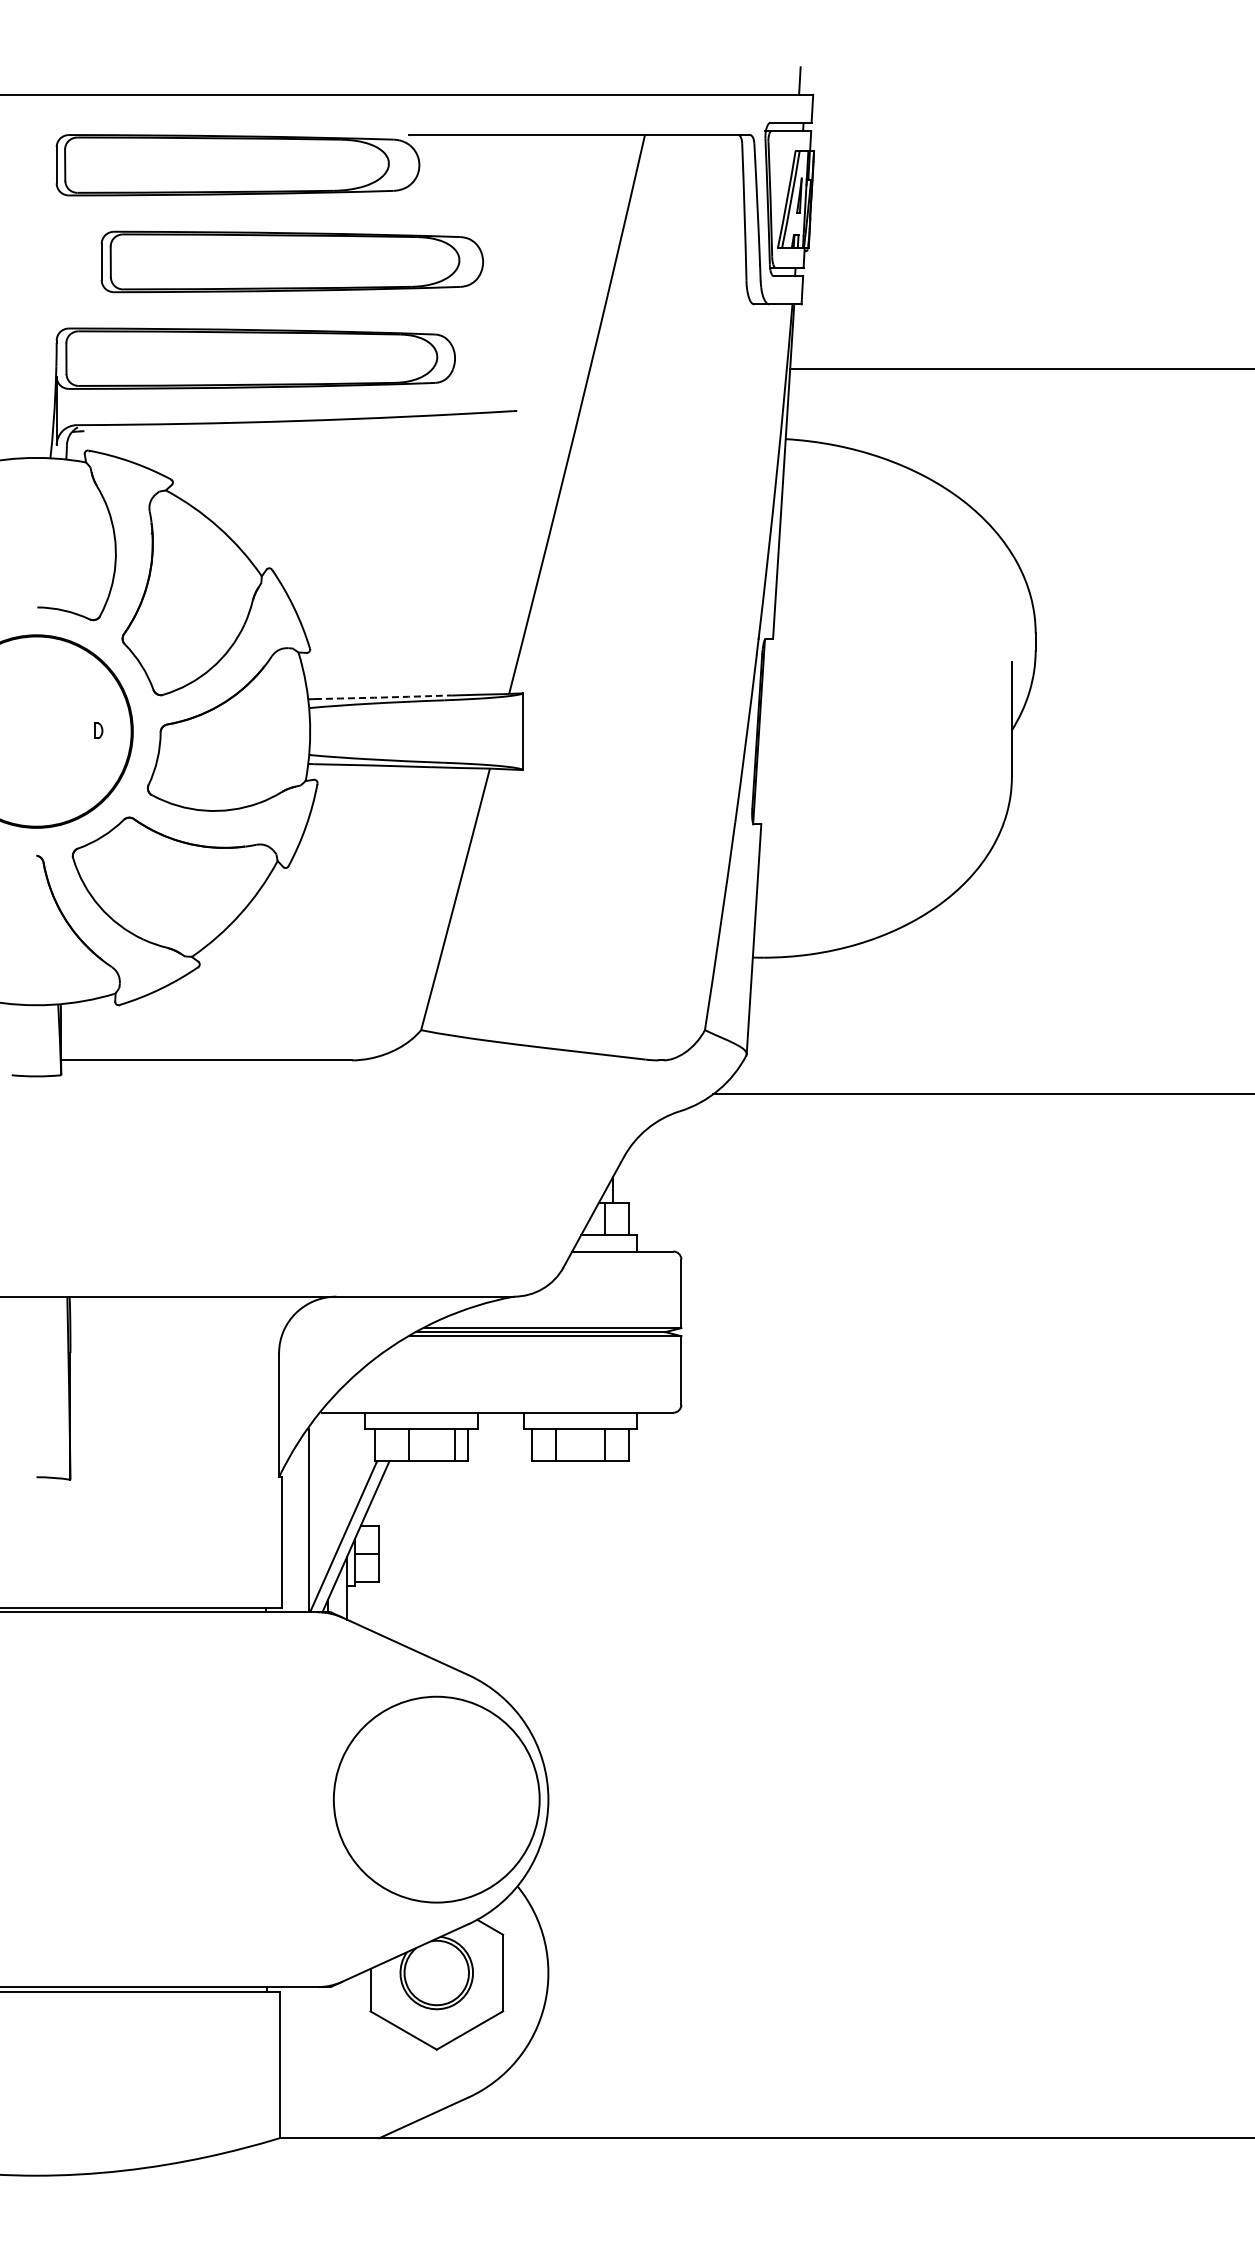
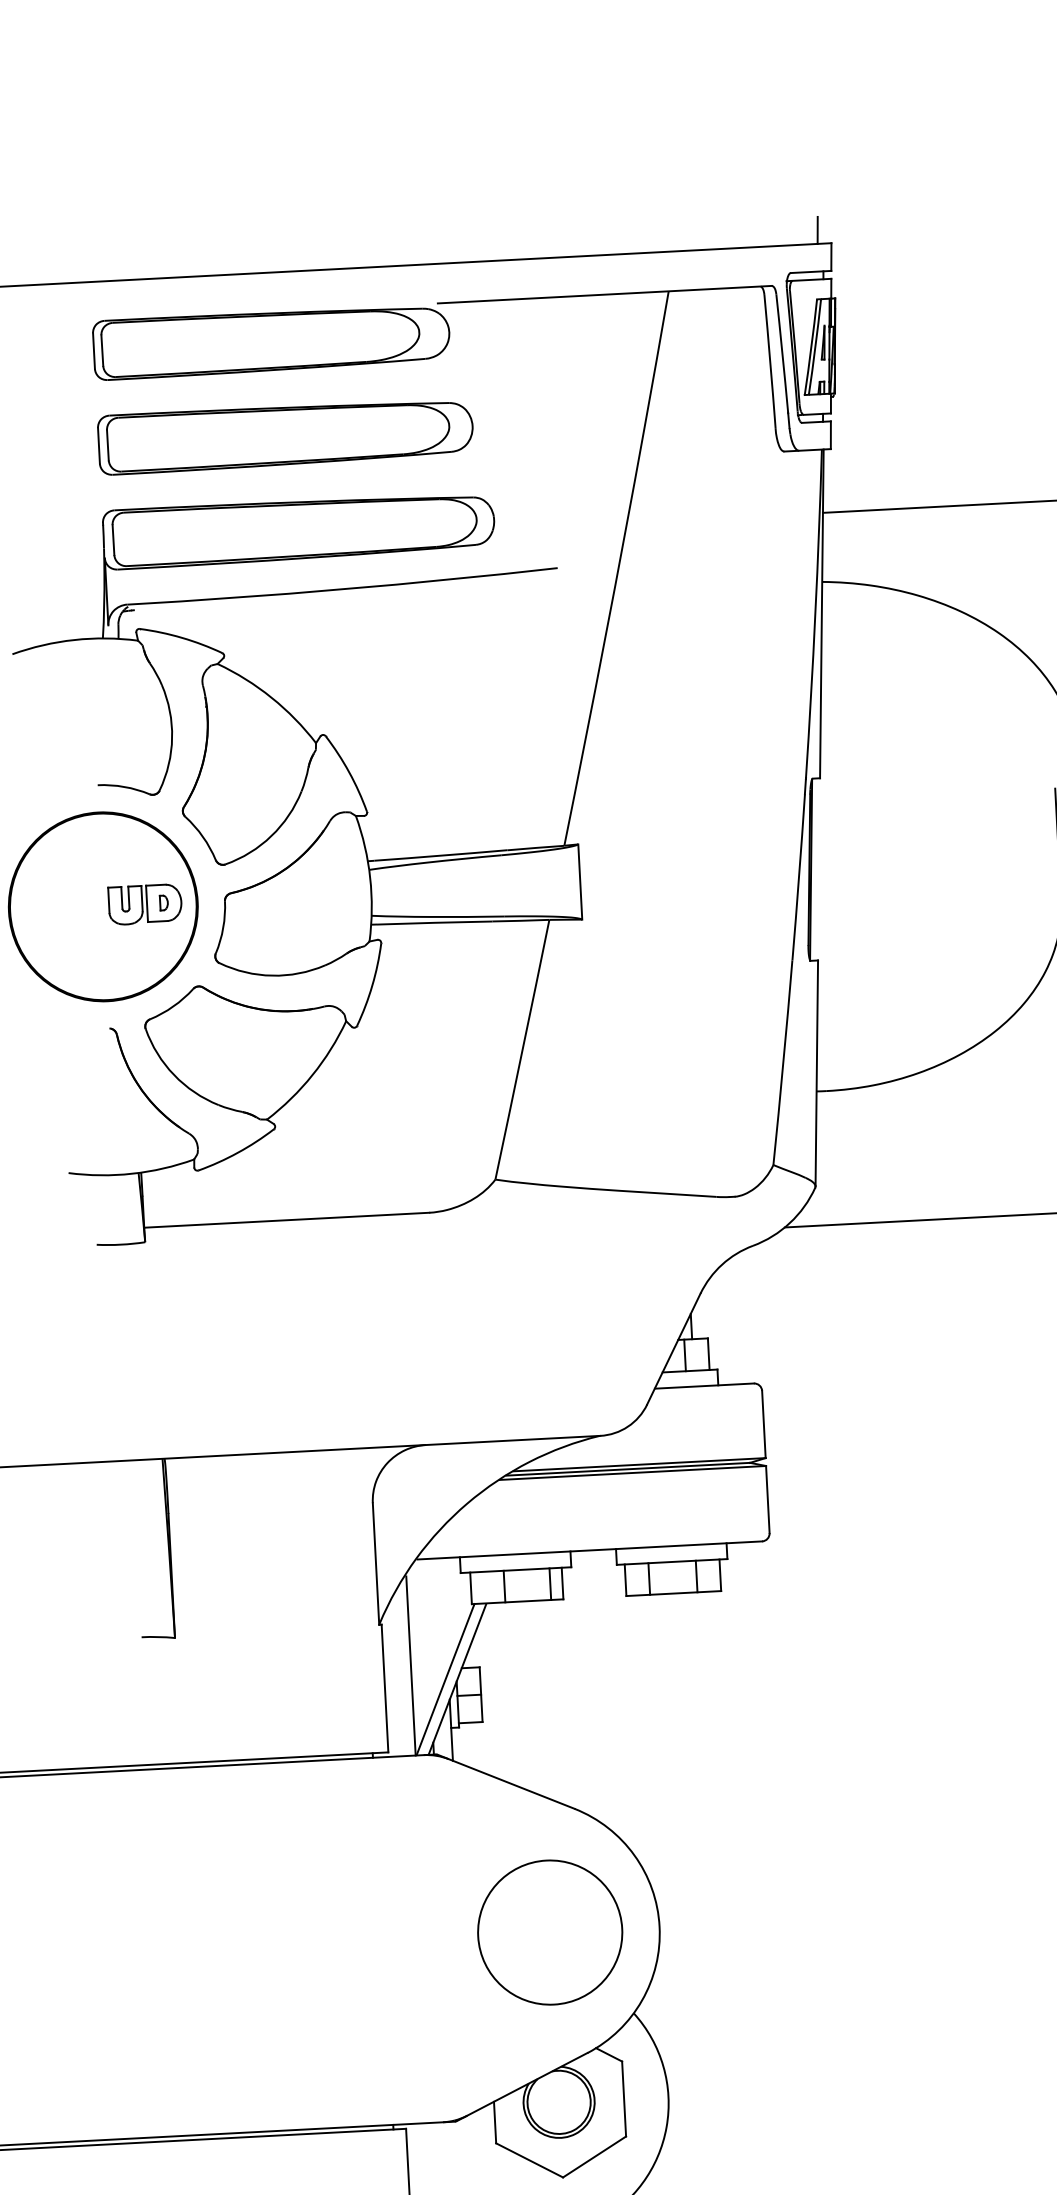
part: (291, 261) -> (284, 435), moved
arc: (383, 697) -> (441, 855), dashed -> solid
part: (79, 731) -> (145, 904), added
circle: (436, 1799) -> (549, 1932), size x0.71

